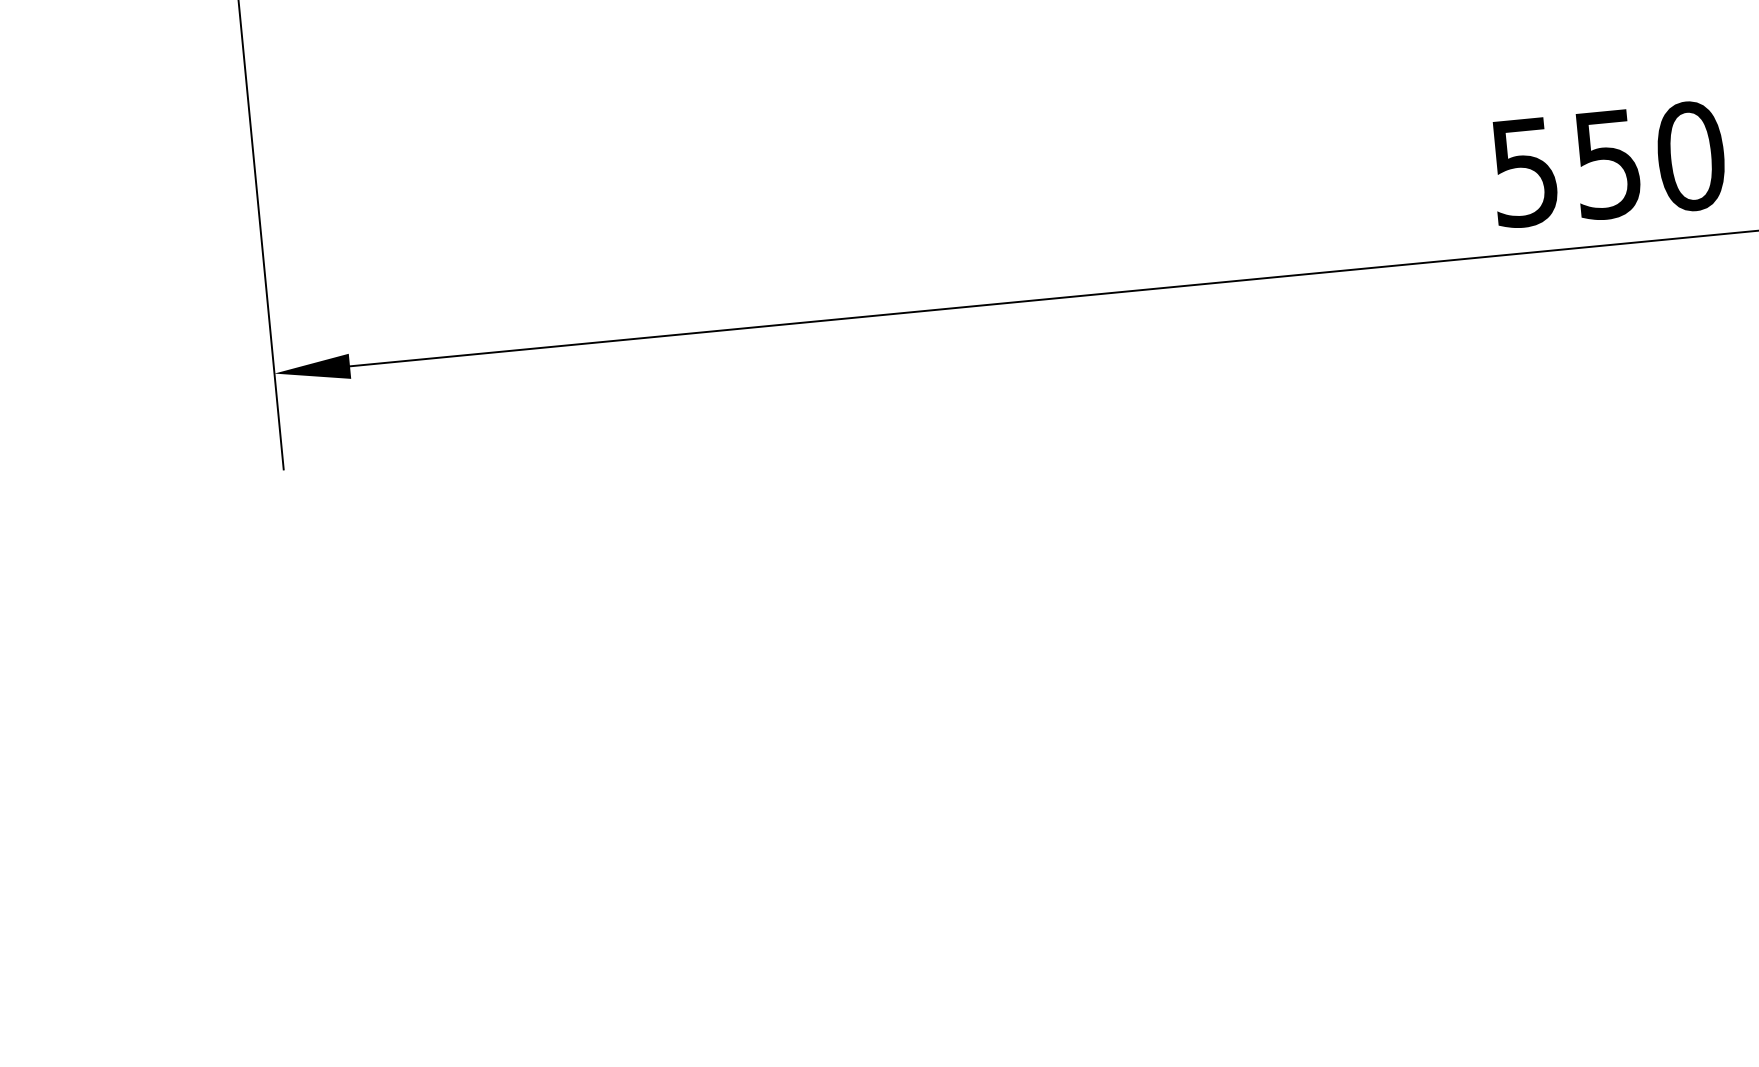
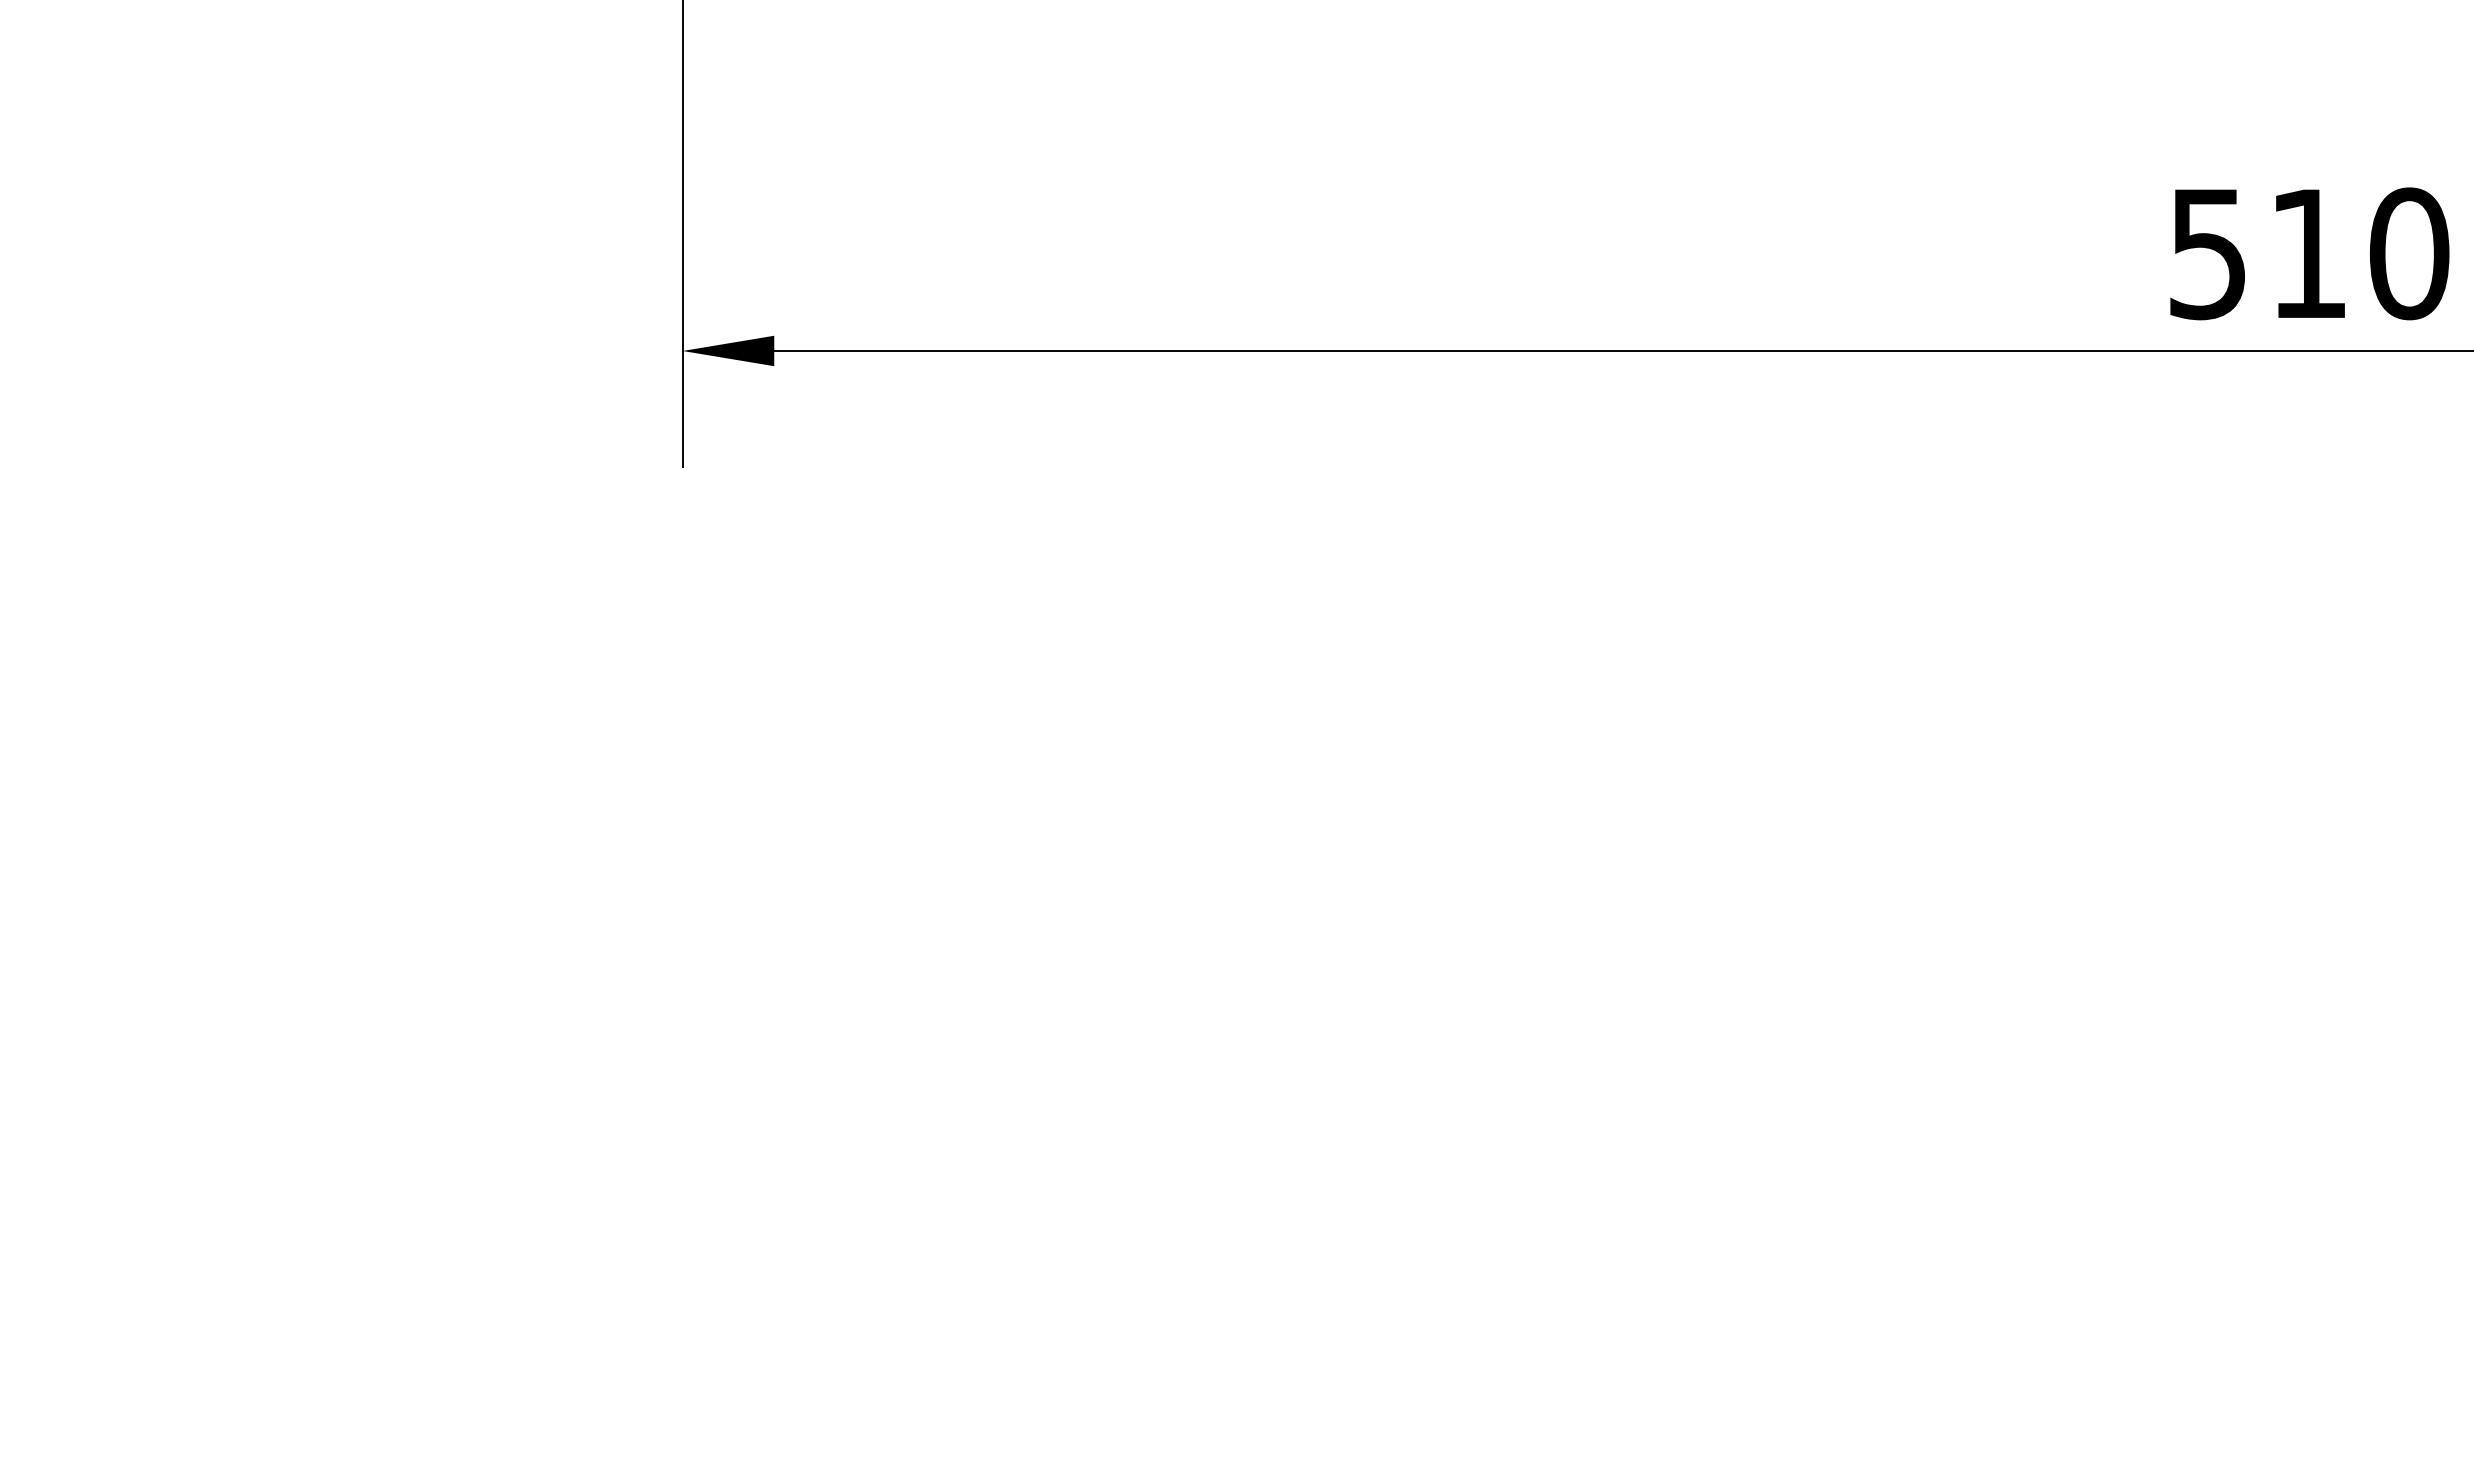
text: (1607, 164) -> (2308, 254), 550 -> 510

